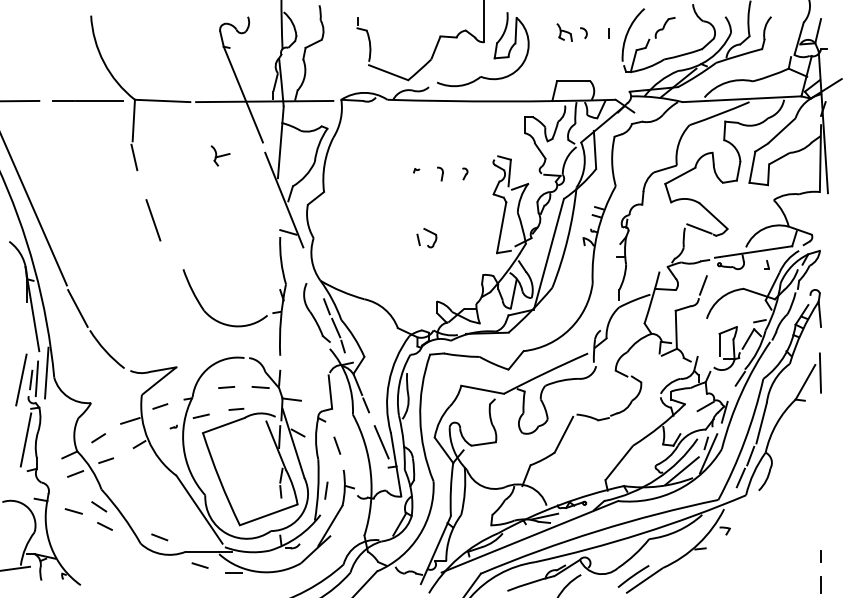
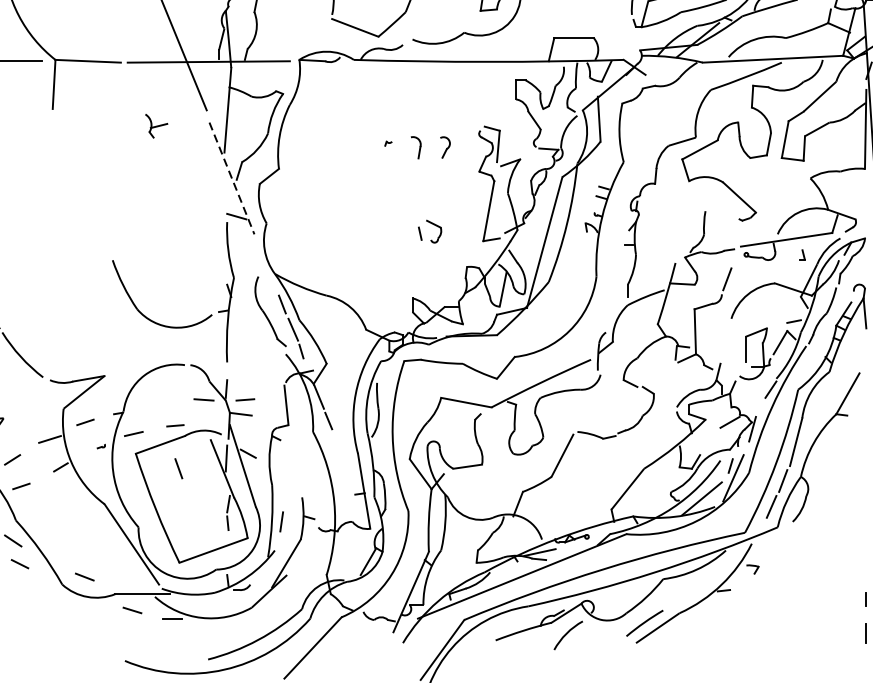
line: (134, 157) -> (54, 128), removed
part: (440, 173) -> (416, 147), size x1.4
part: (465, 173) -> (446, 147), size x1.6
line: (284, 200) -> (232, 178), solid -> dashed
line: (153, 220) -> (77, 202), removed
line: (699, 228) -> (722, 212), removed
part: (429, 232) -> (433, 225), moved
line: (820, 372) -> (865, 382), removed
line: (226, 387) -> (245, 399), moved
line: (381, 442) -> (346, 464), removed
line: (337, 445) -> (179, 468), moved

